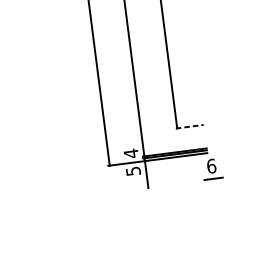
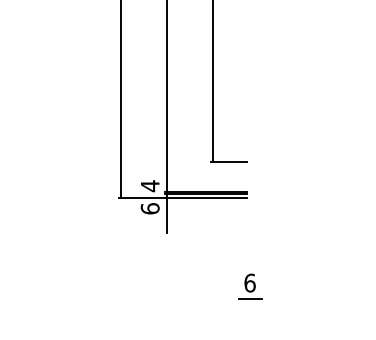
line: (189, 126) -> (228, 161), dashed -> solid
part: (212, 168) -> (250, 286), moved
text: (132, 171) -> (149, 208), 5 -> 6

